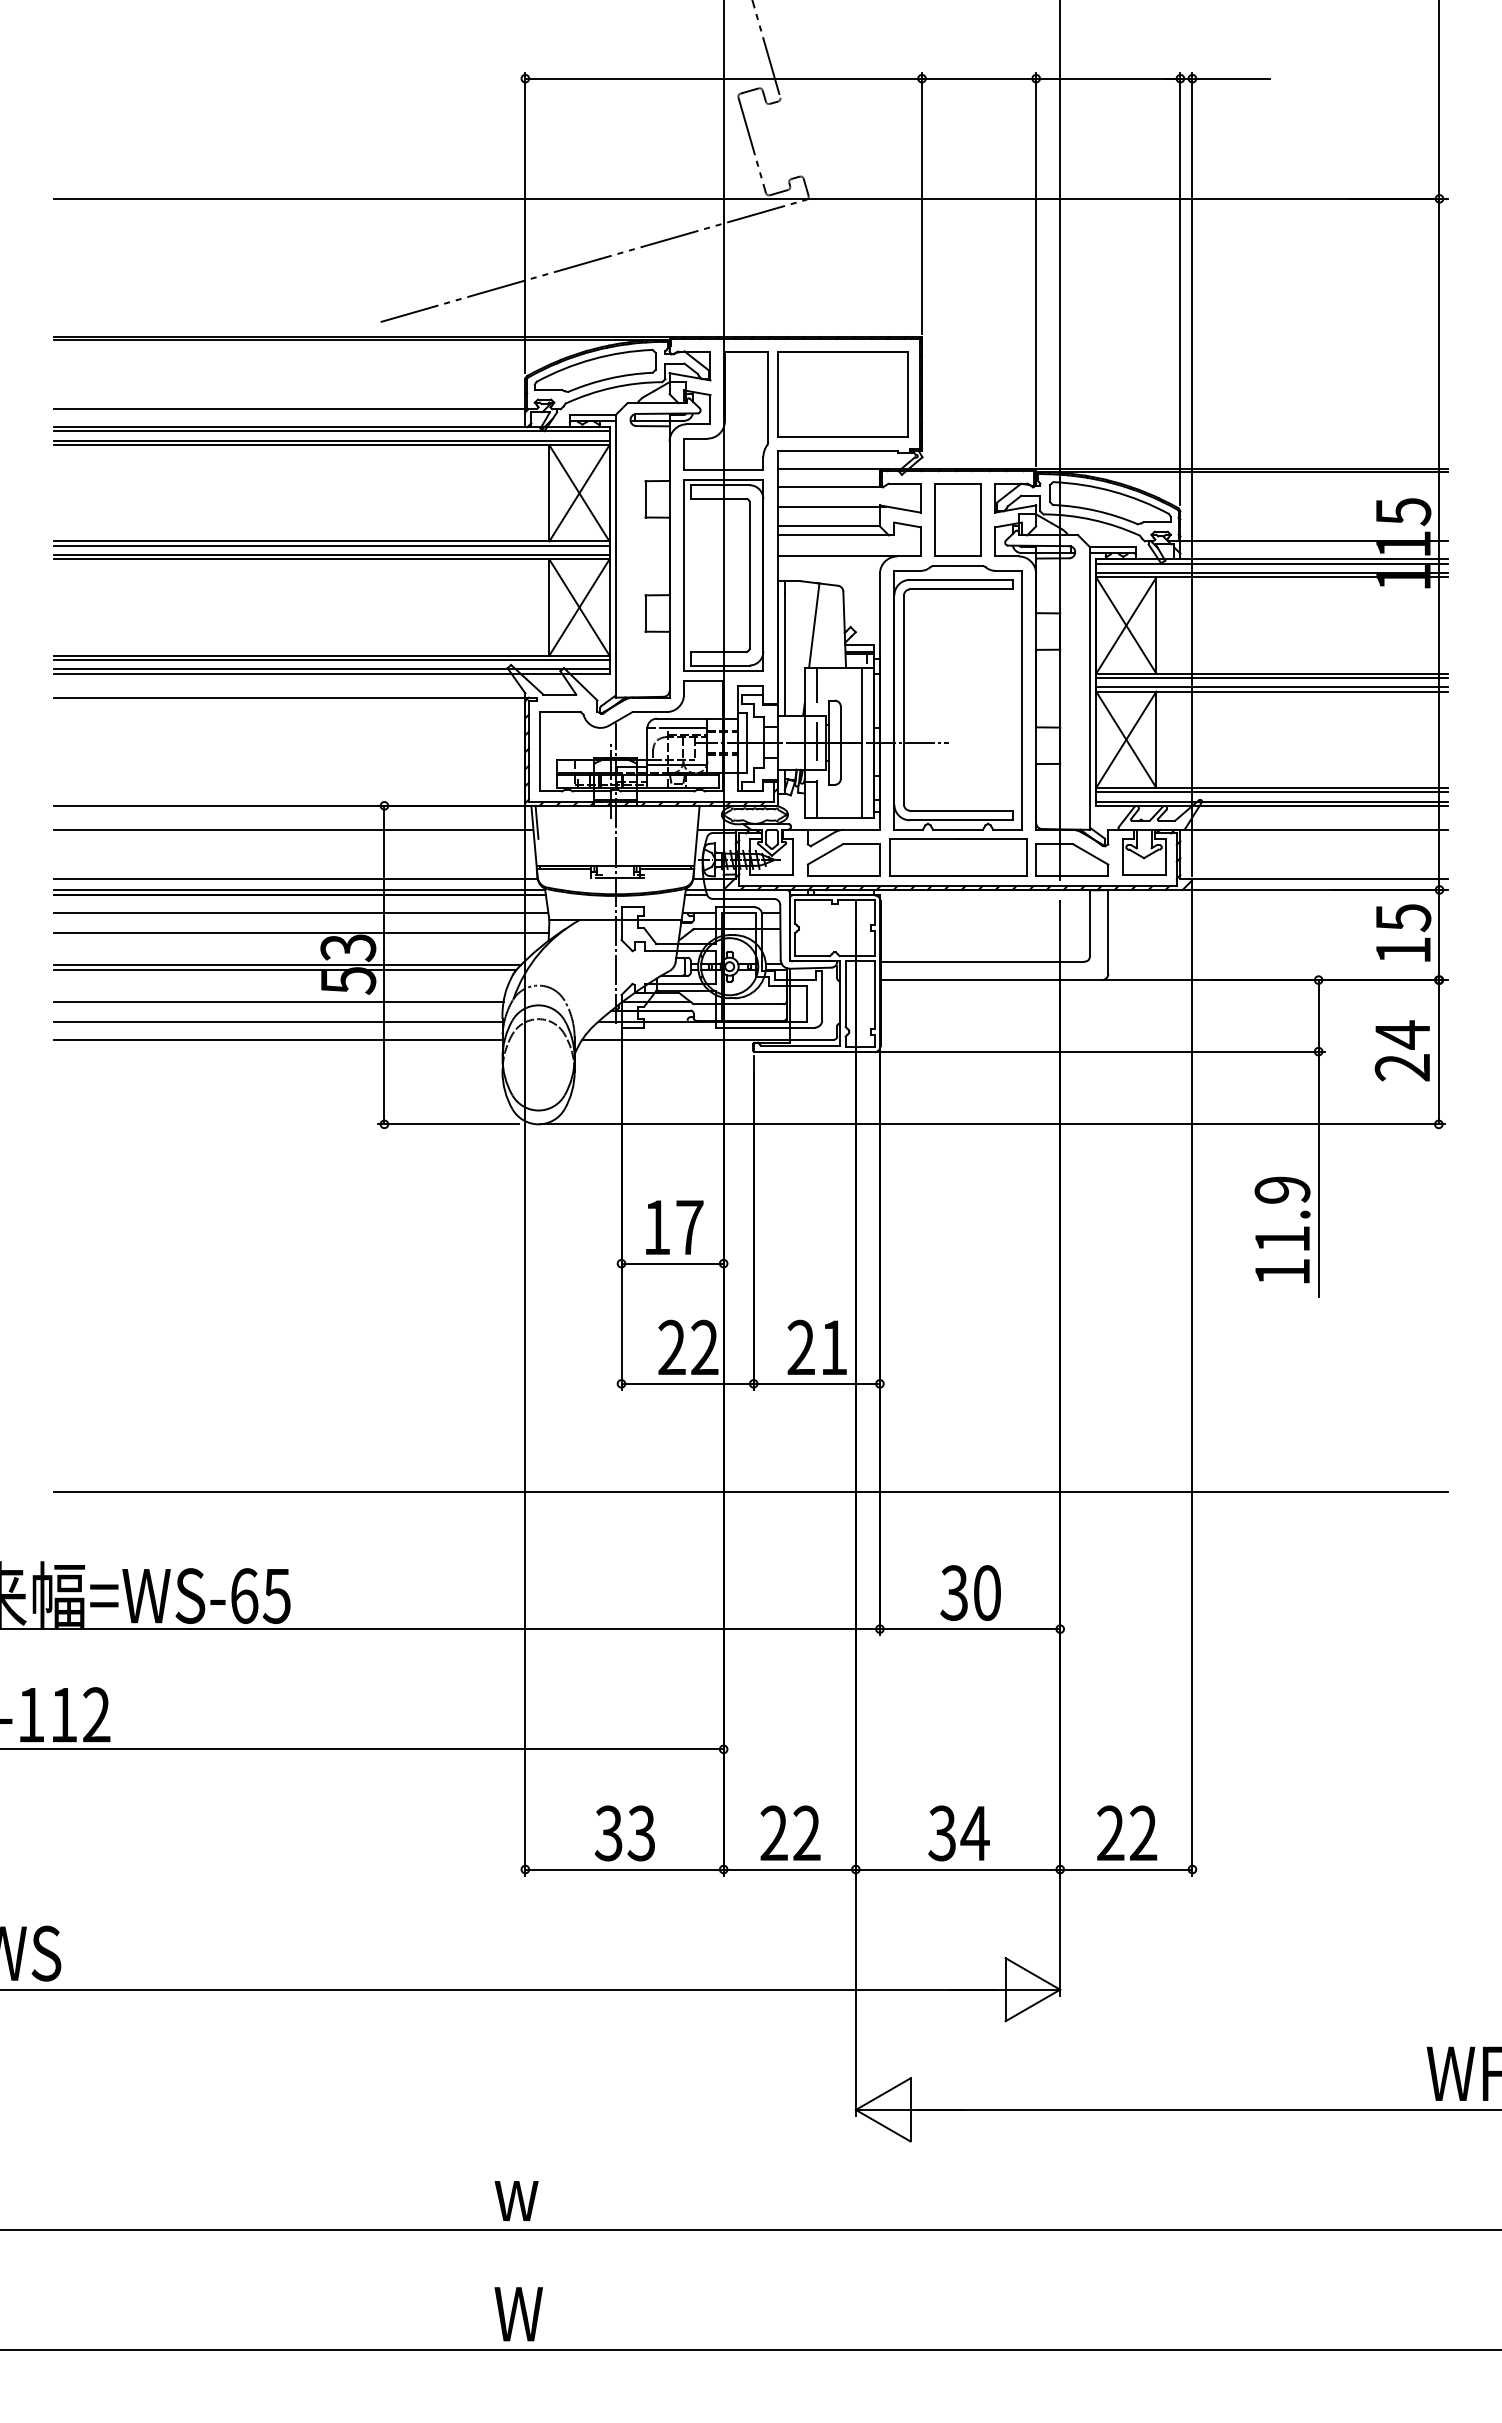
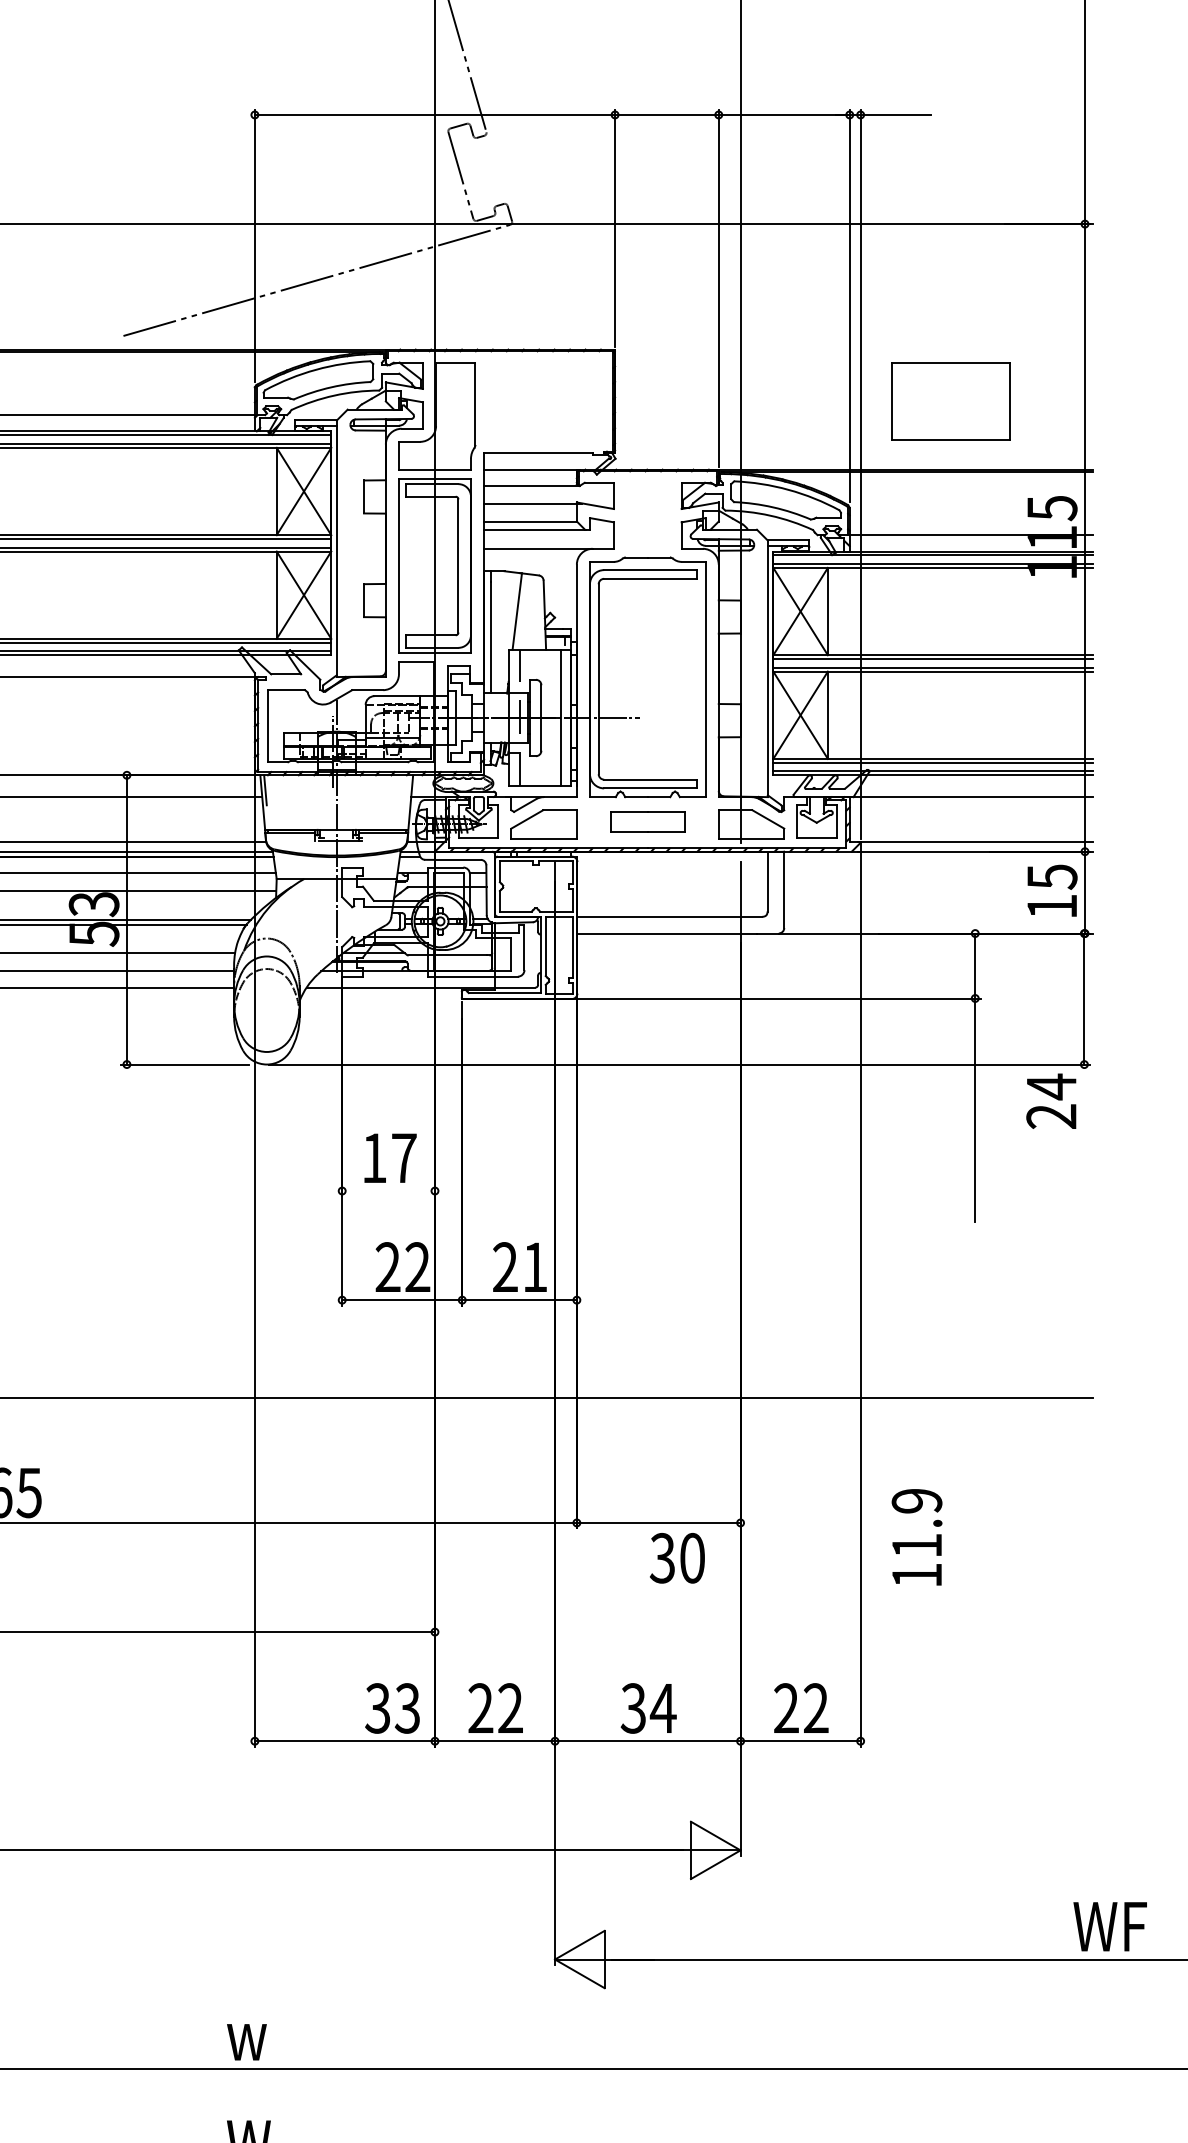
part: (842, 394) -> (950, 401), moved
part: (957, 519) -> (647, 515), removed
part: (958, 857) -> (648, 822), size x0.6
text: (1401, 1050) -> (1050, 1100), moved
text: (1282, 1229) -> (917, 1536), moved
line: (672, 1263) -> (388, 1190), removed
text: (970, 1592) -> (677, 1557), moved
text: (624, 1833) -> (392, 1708), moved

